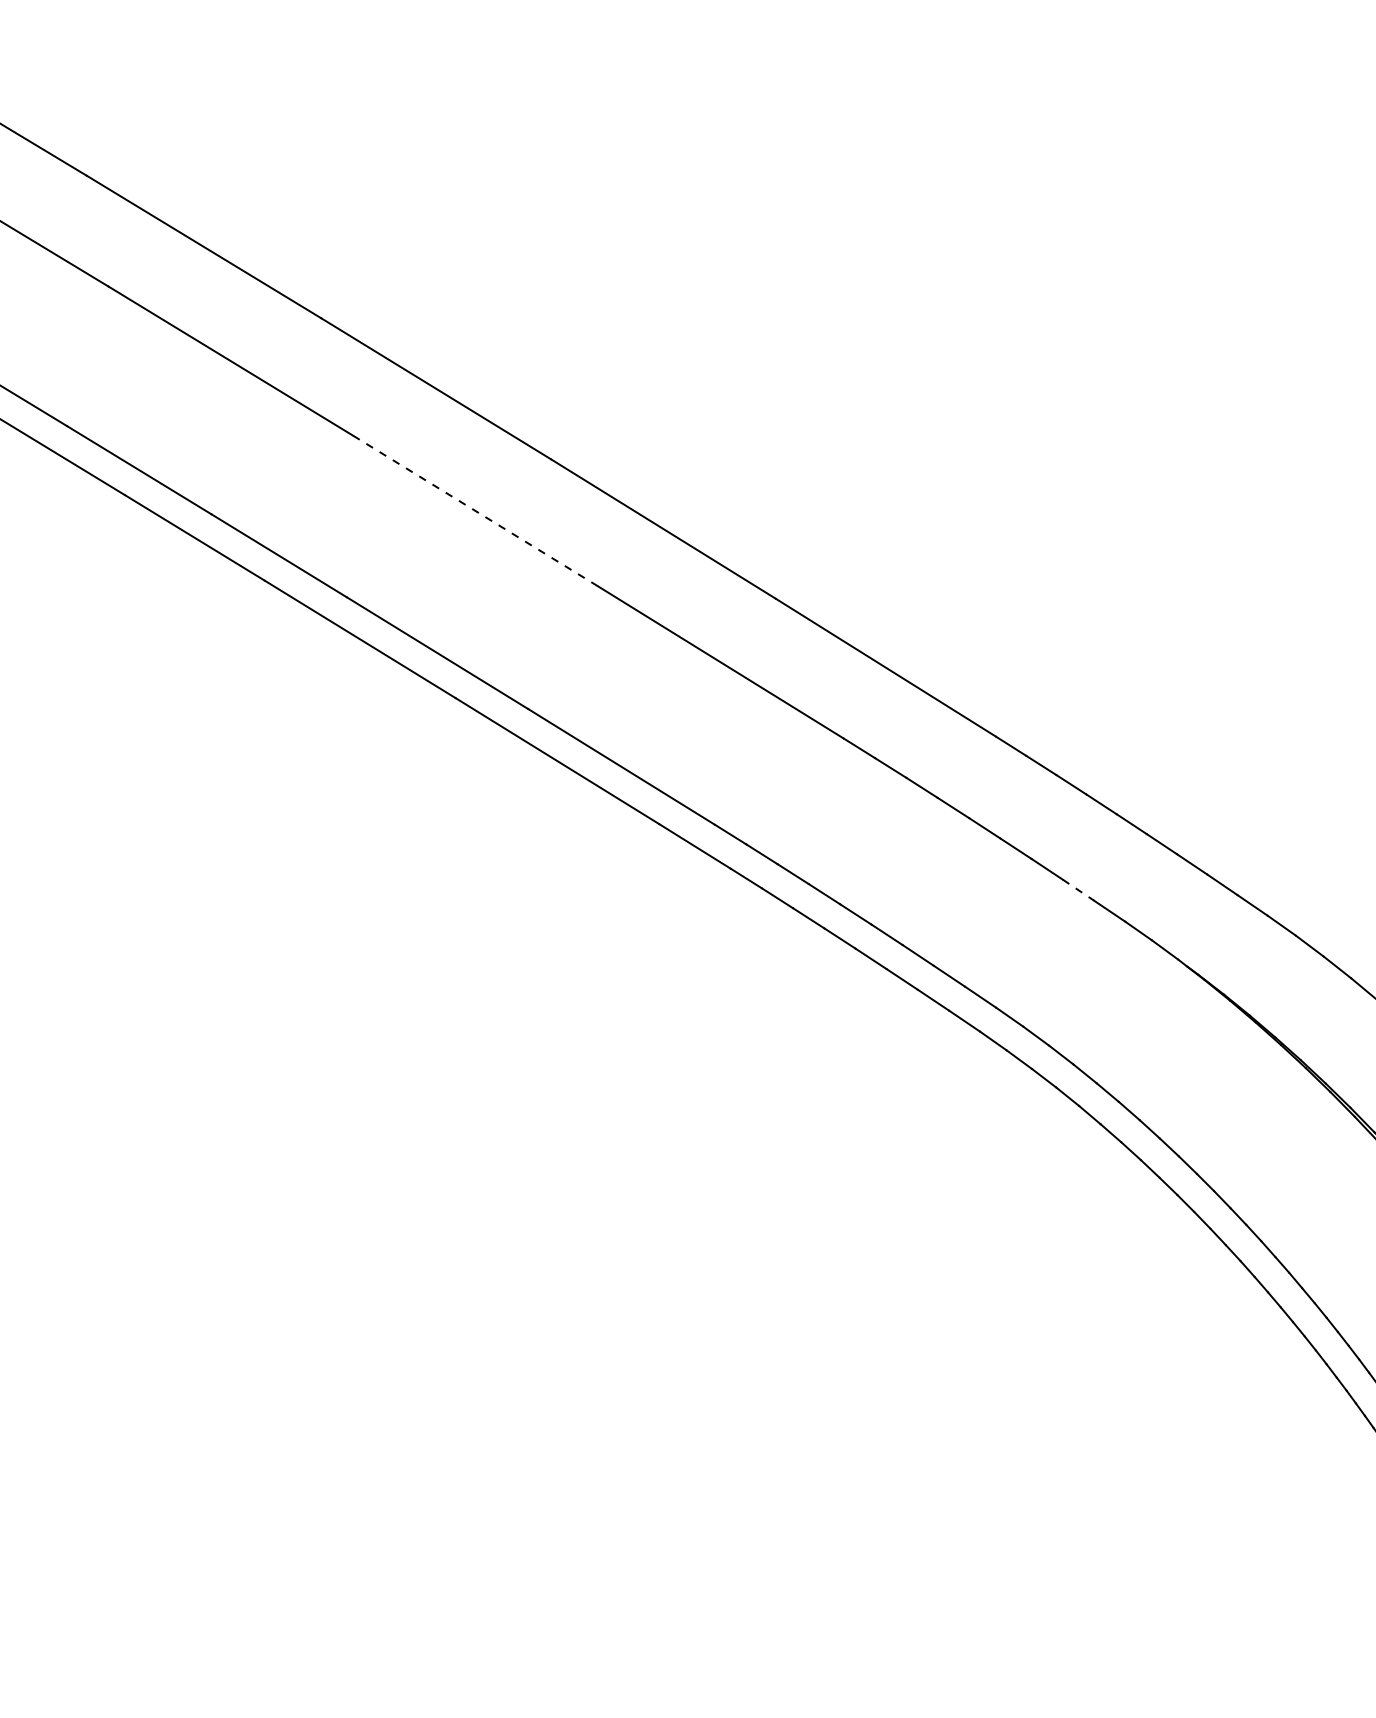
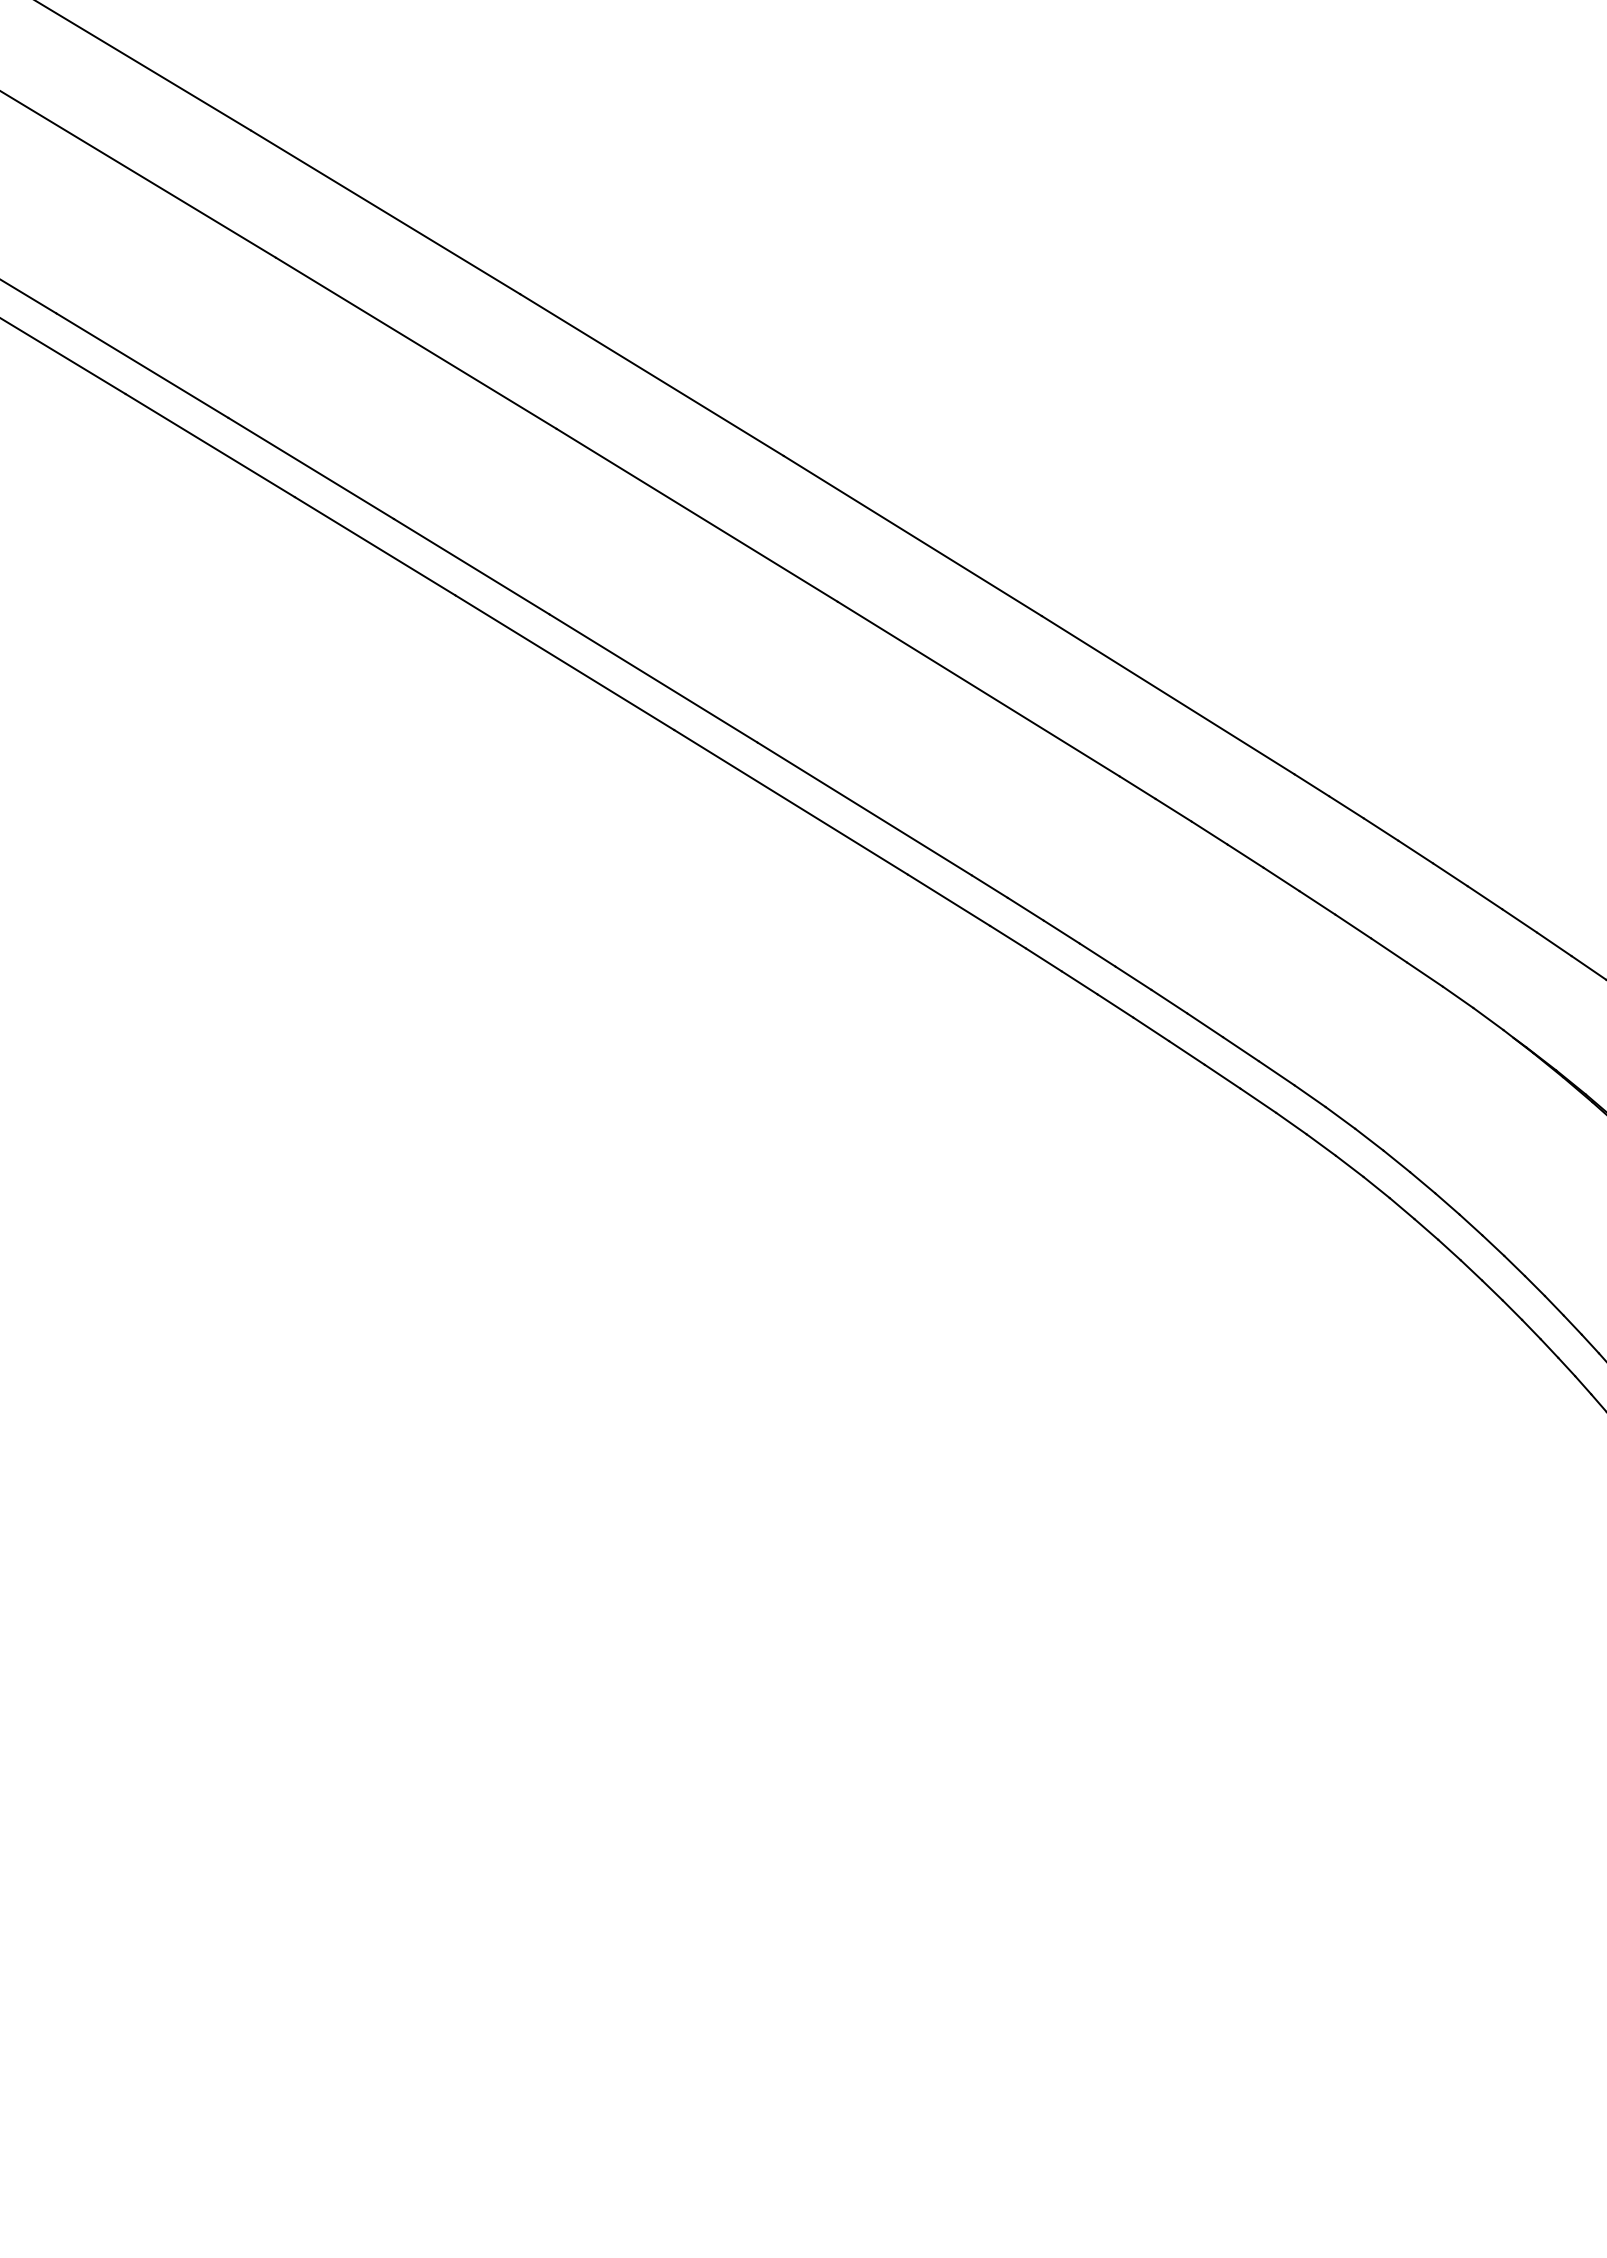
line: (475, 511) -> (697, 515), dashed -> solid
line: (1078, 890) -> (1389, 950), dashed -> solid

